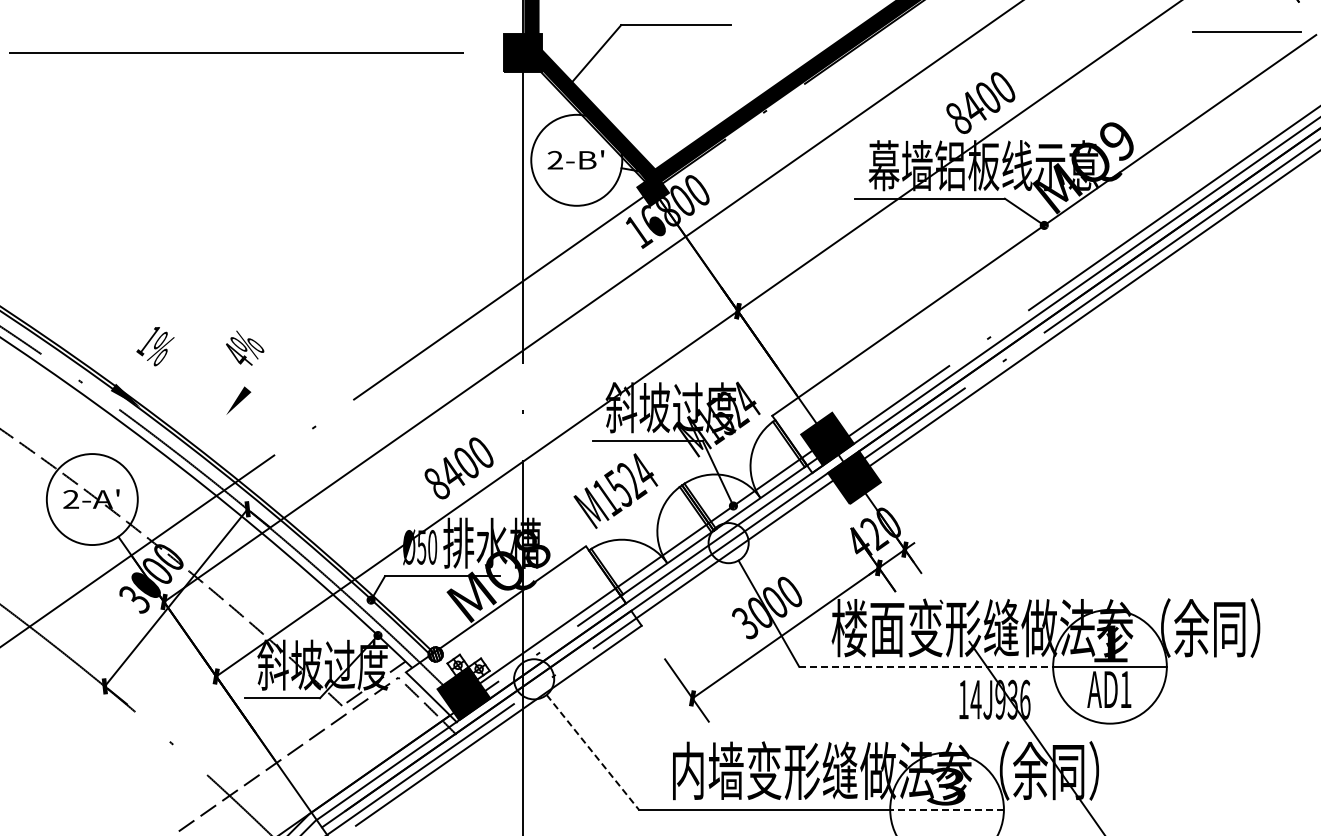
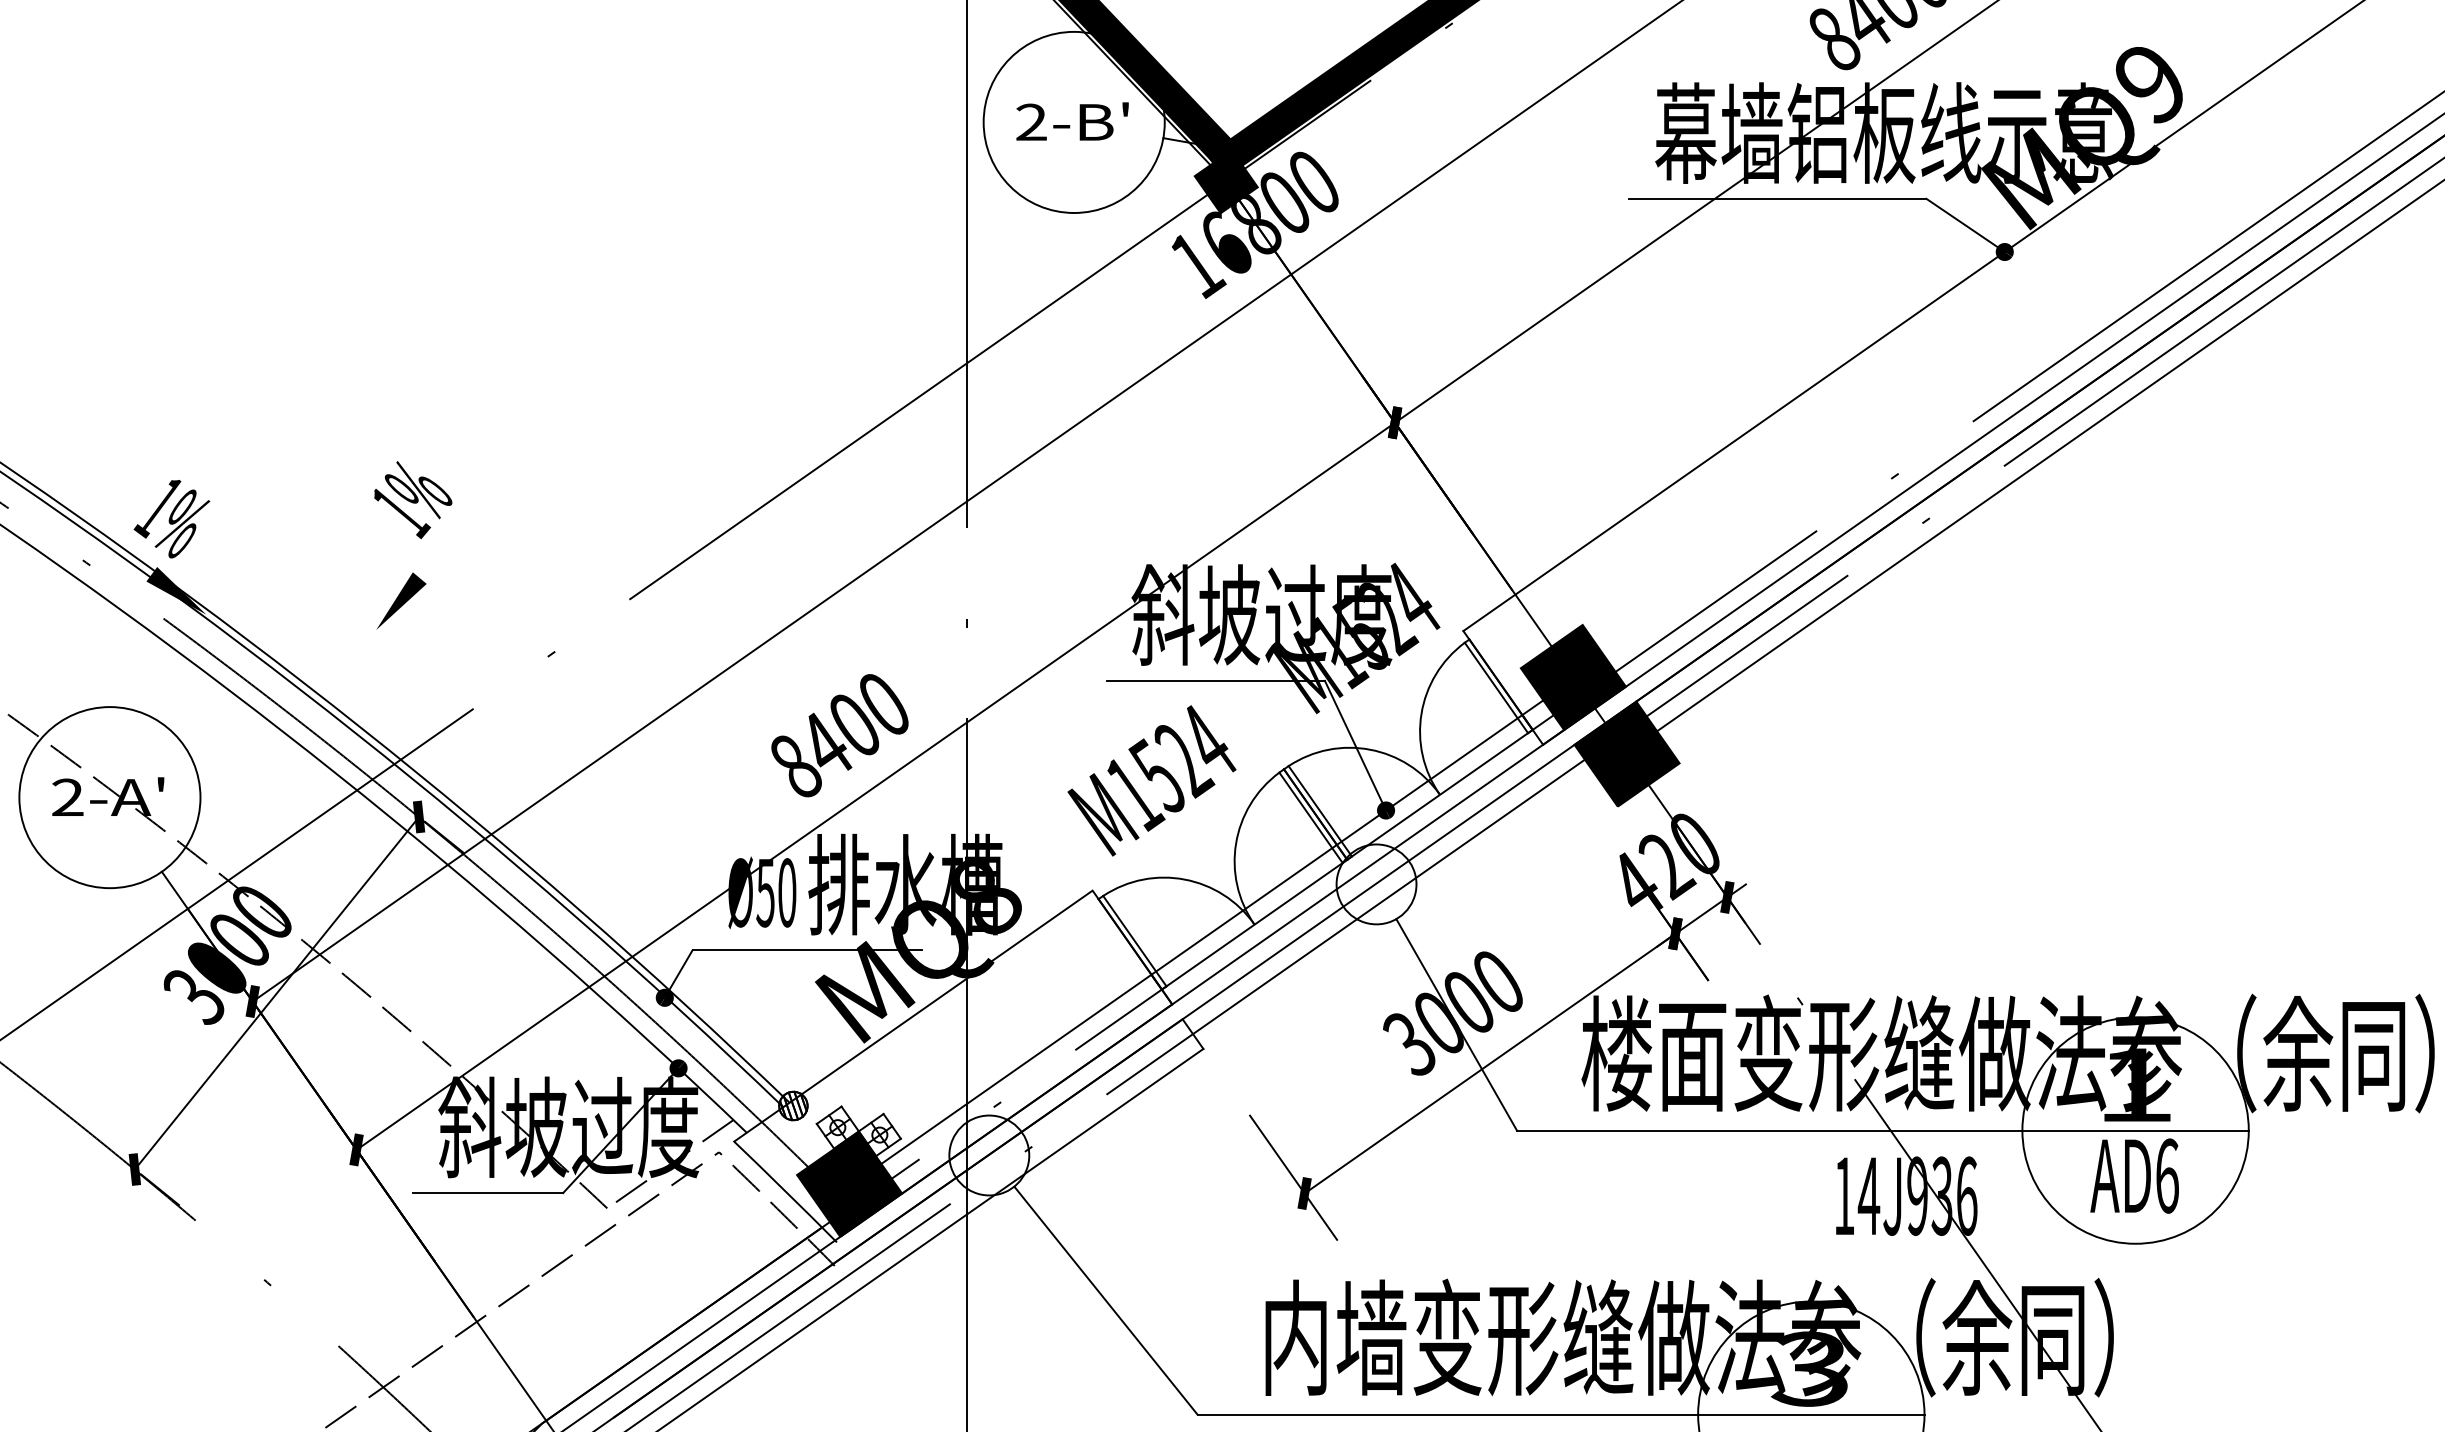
text: (155, 346) -> (171, 518), moved
text: (239, 356) -> (402, 512), 4% -> 1%
line: (926, 666) -> (1770, 1129), dashed -> solid
text: (1125, 689) -> (2166, 1175), AD1 -> AD6
line: (593, 752) -> (1107, 1301), dashed -> solid
line: (947, 809) -> (1812, 1414), dashed -> solid

